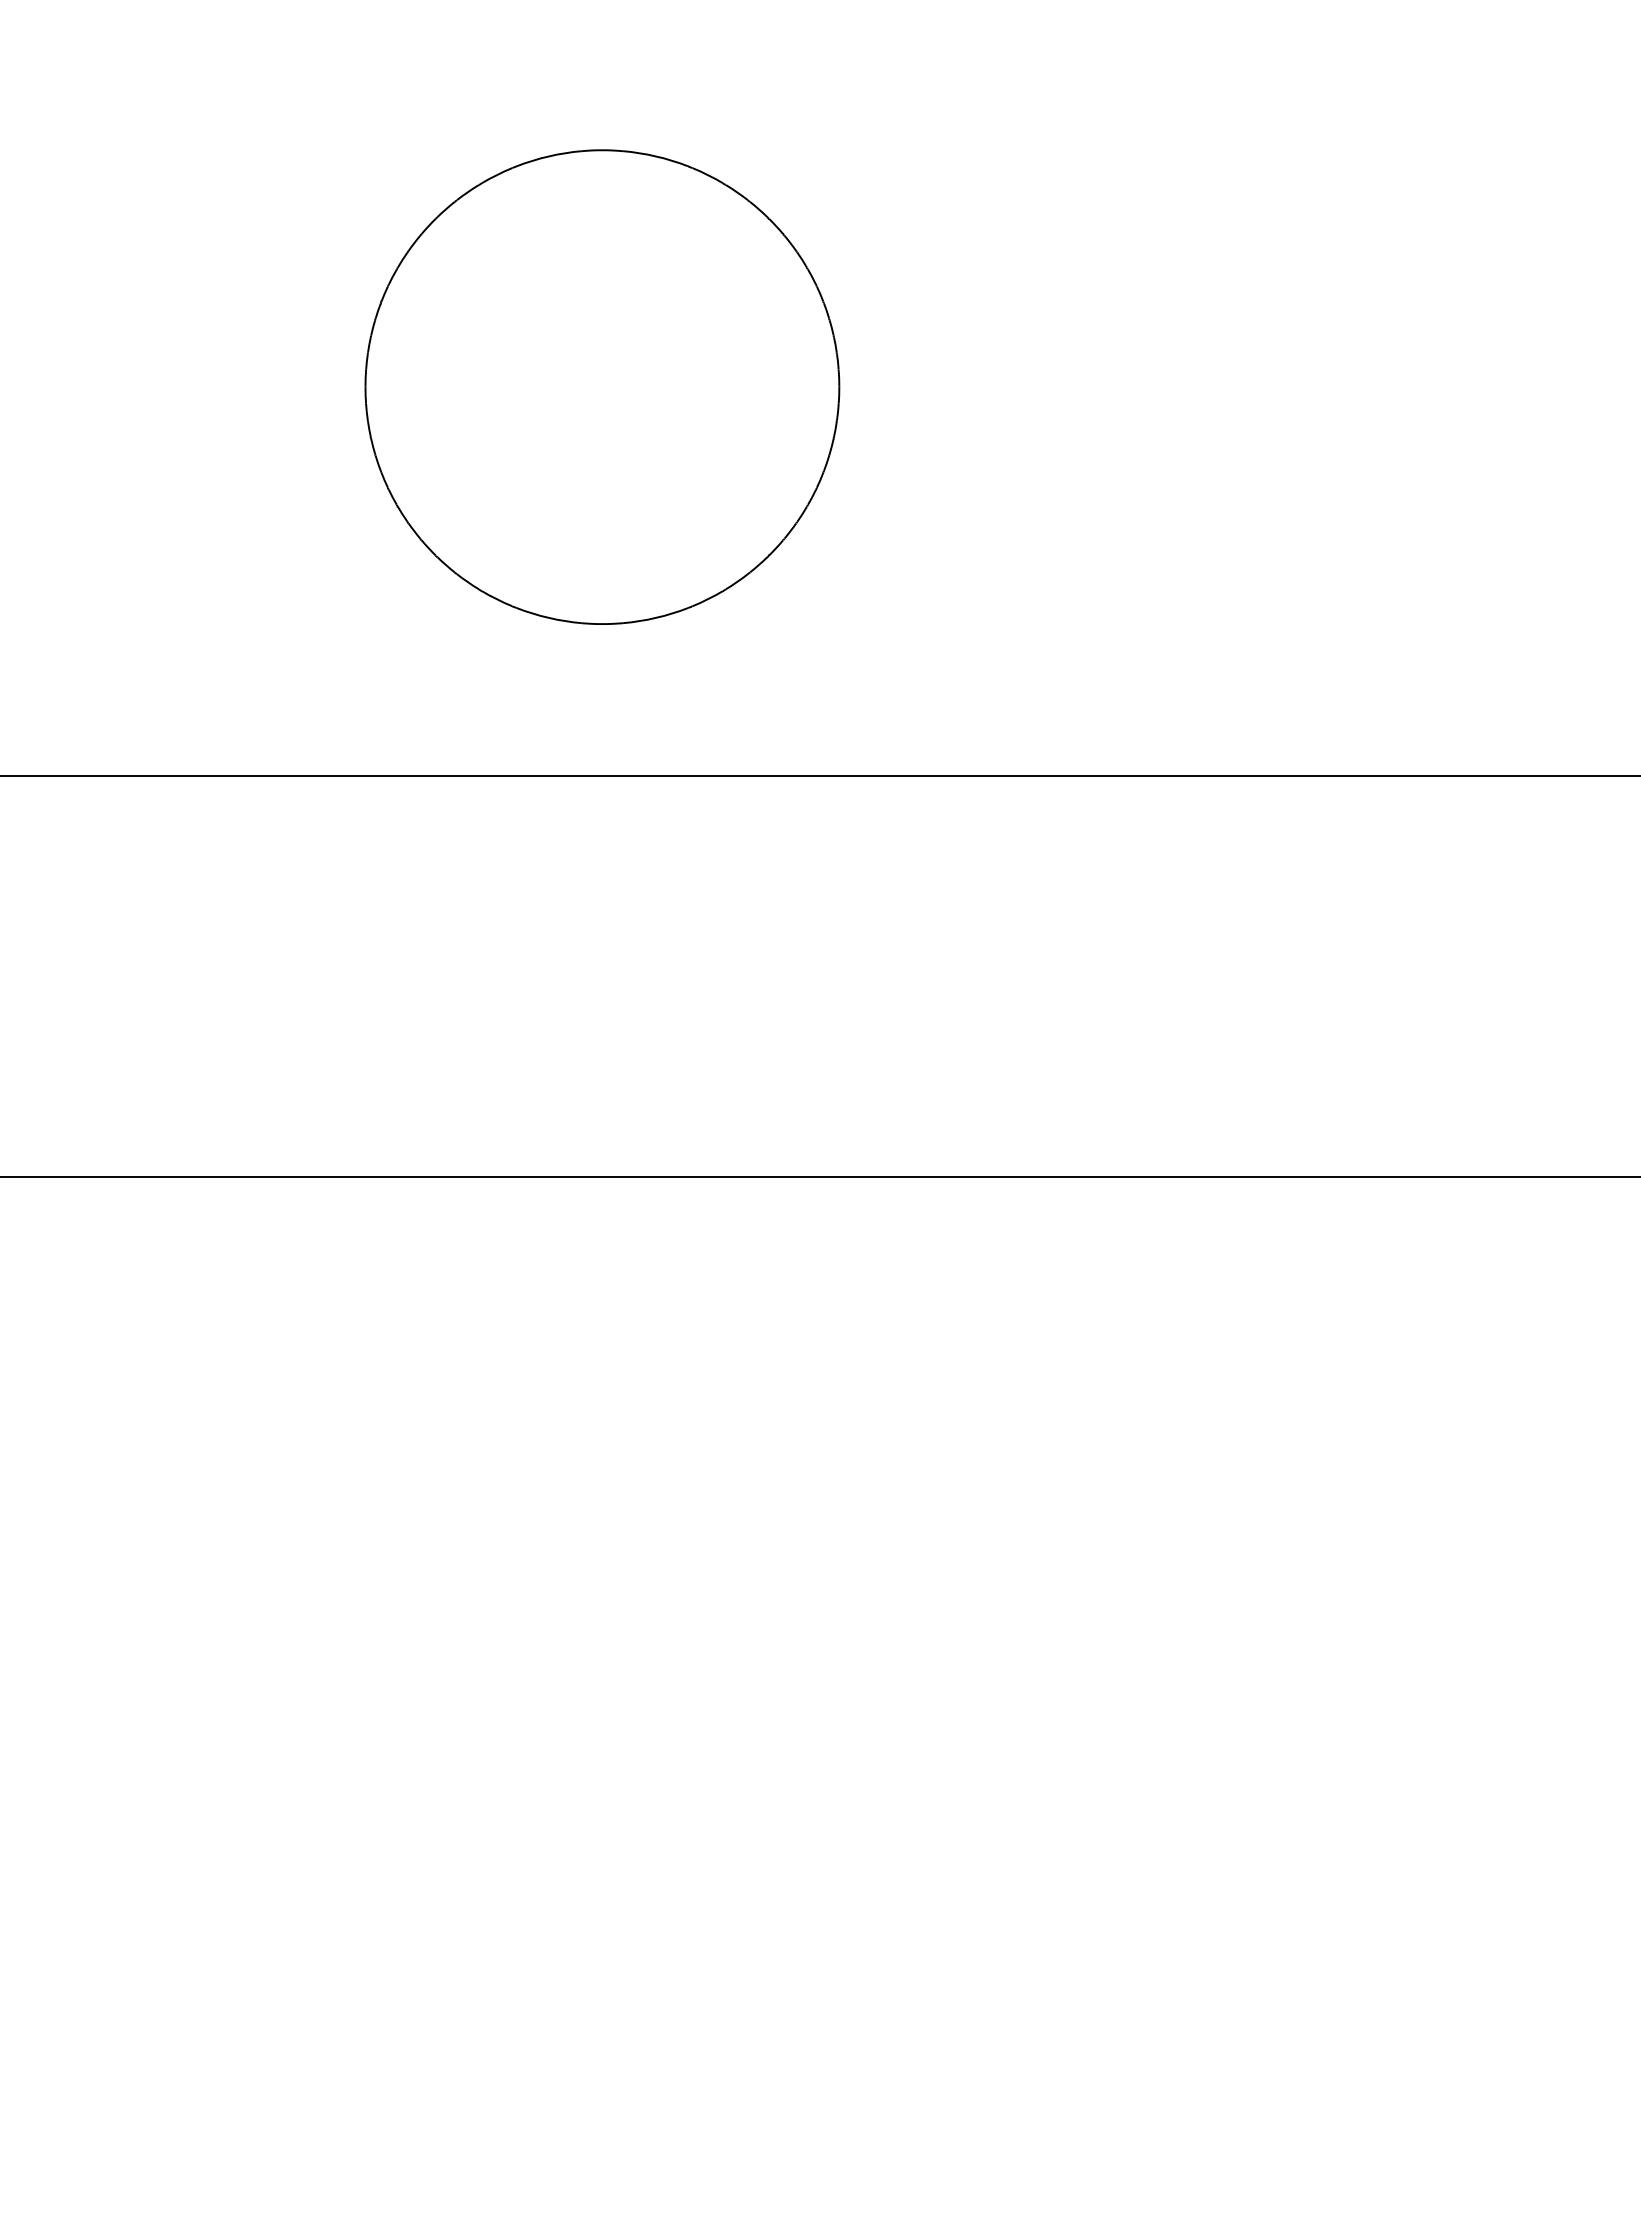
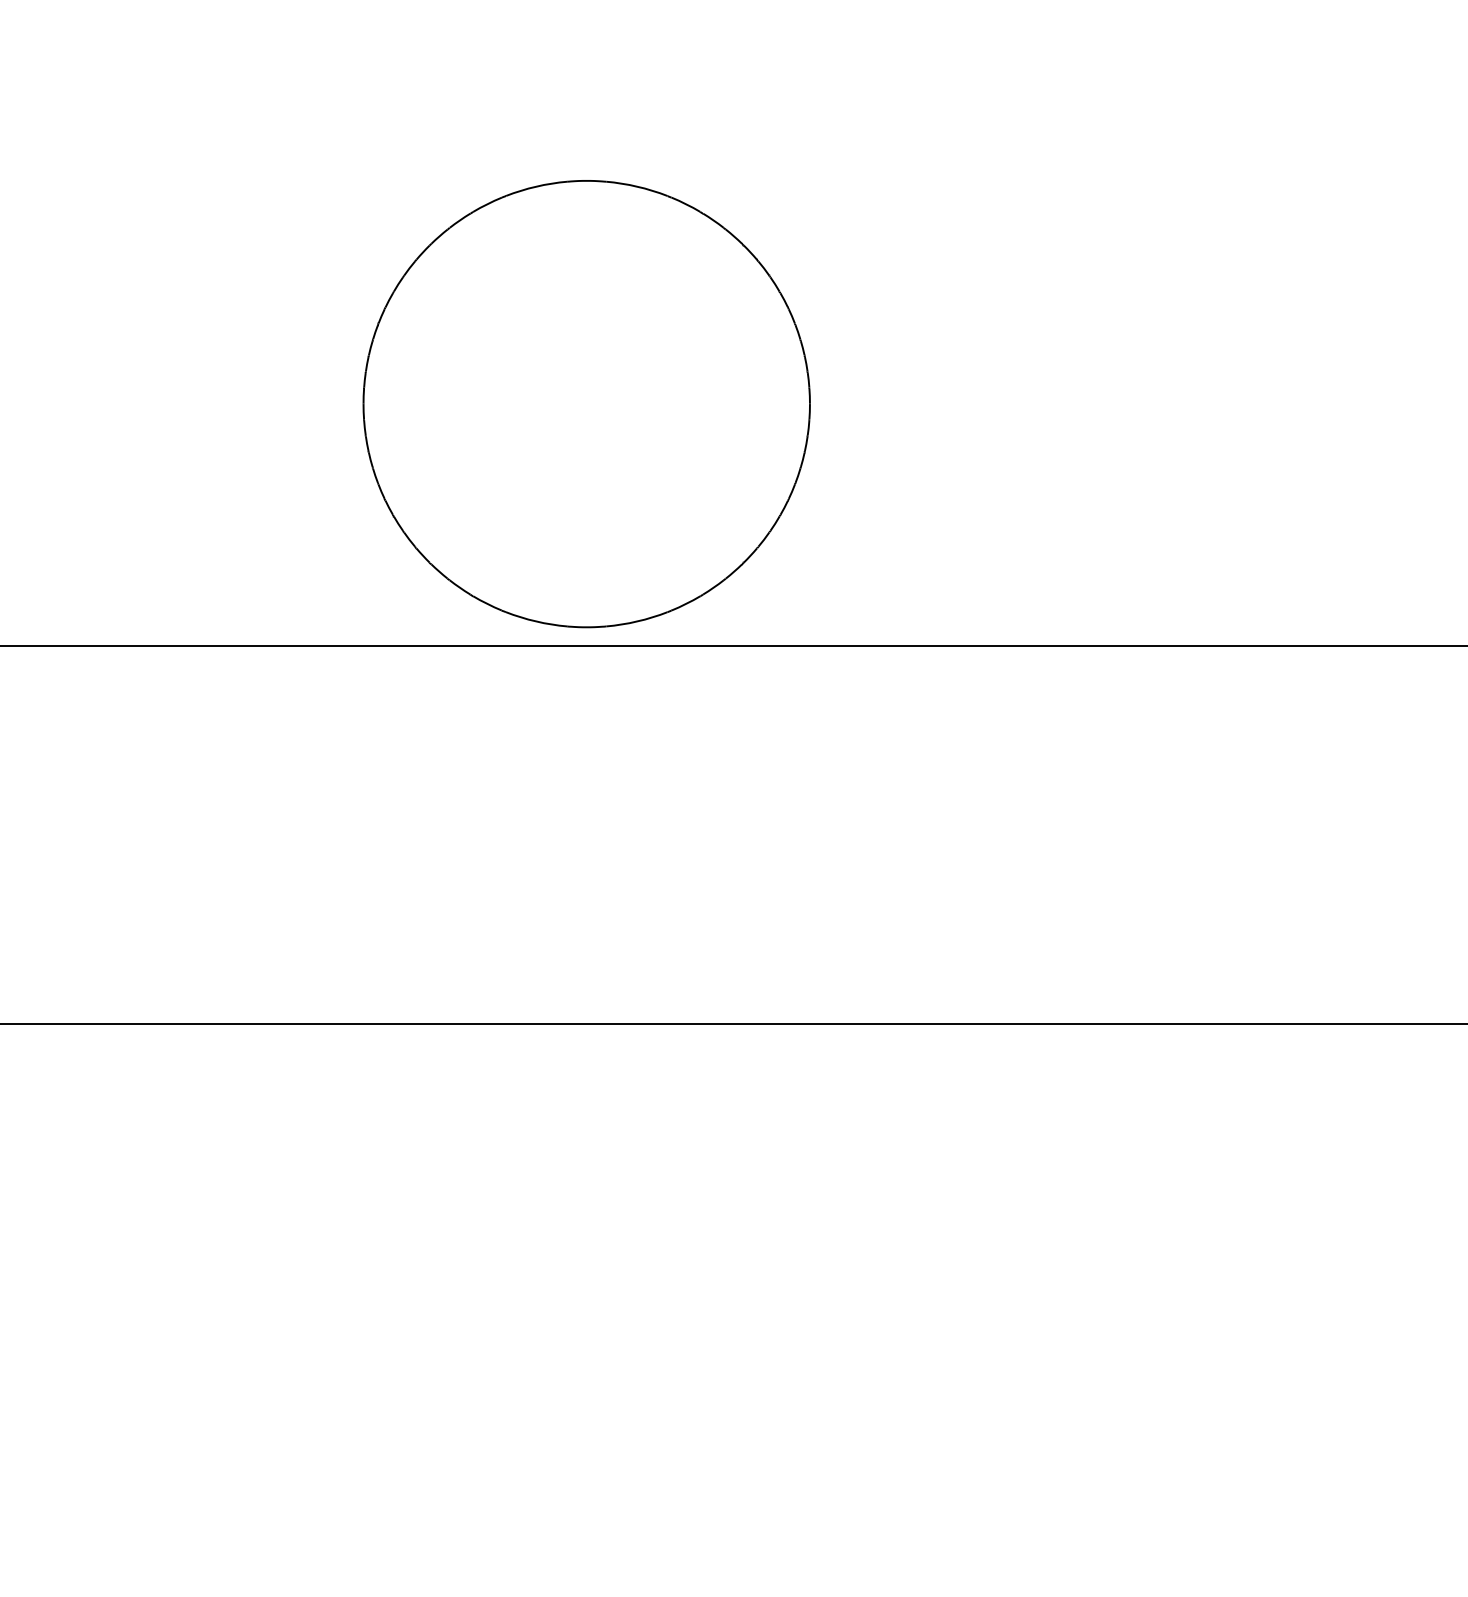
part: (602, 386) -> (586, 403), moved

